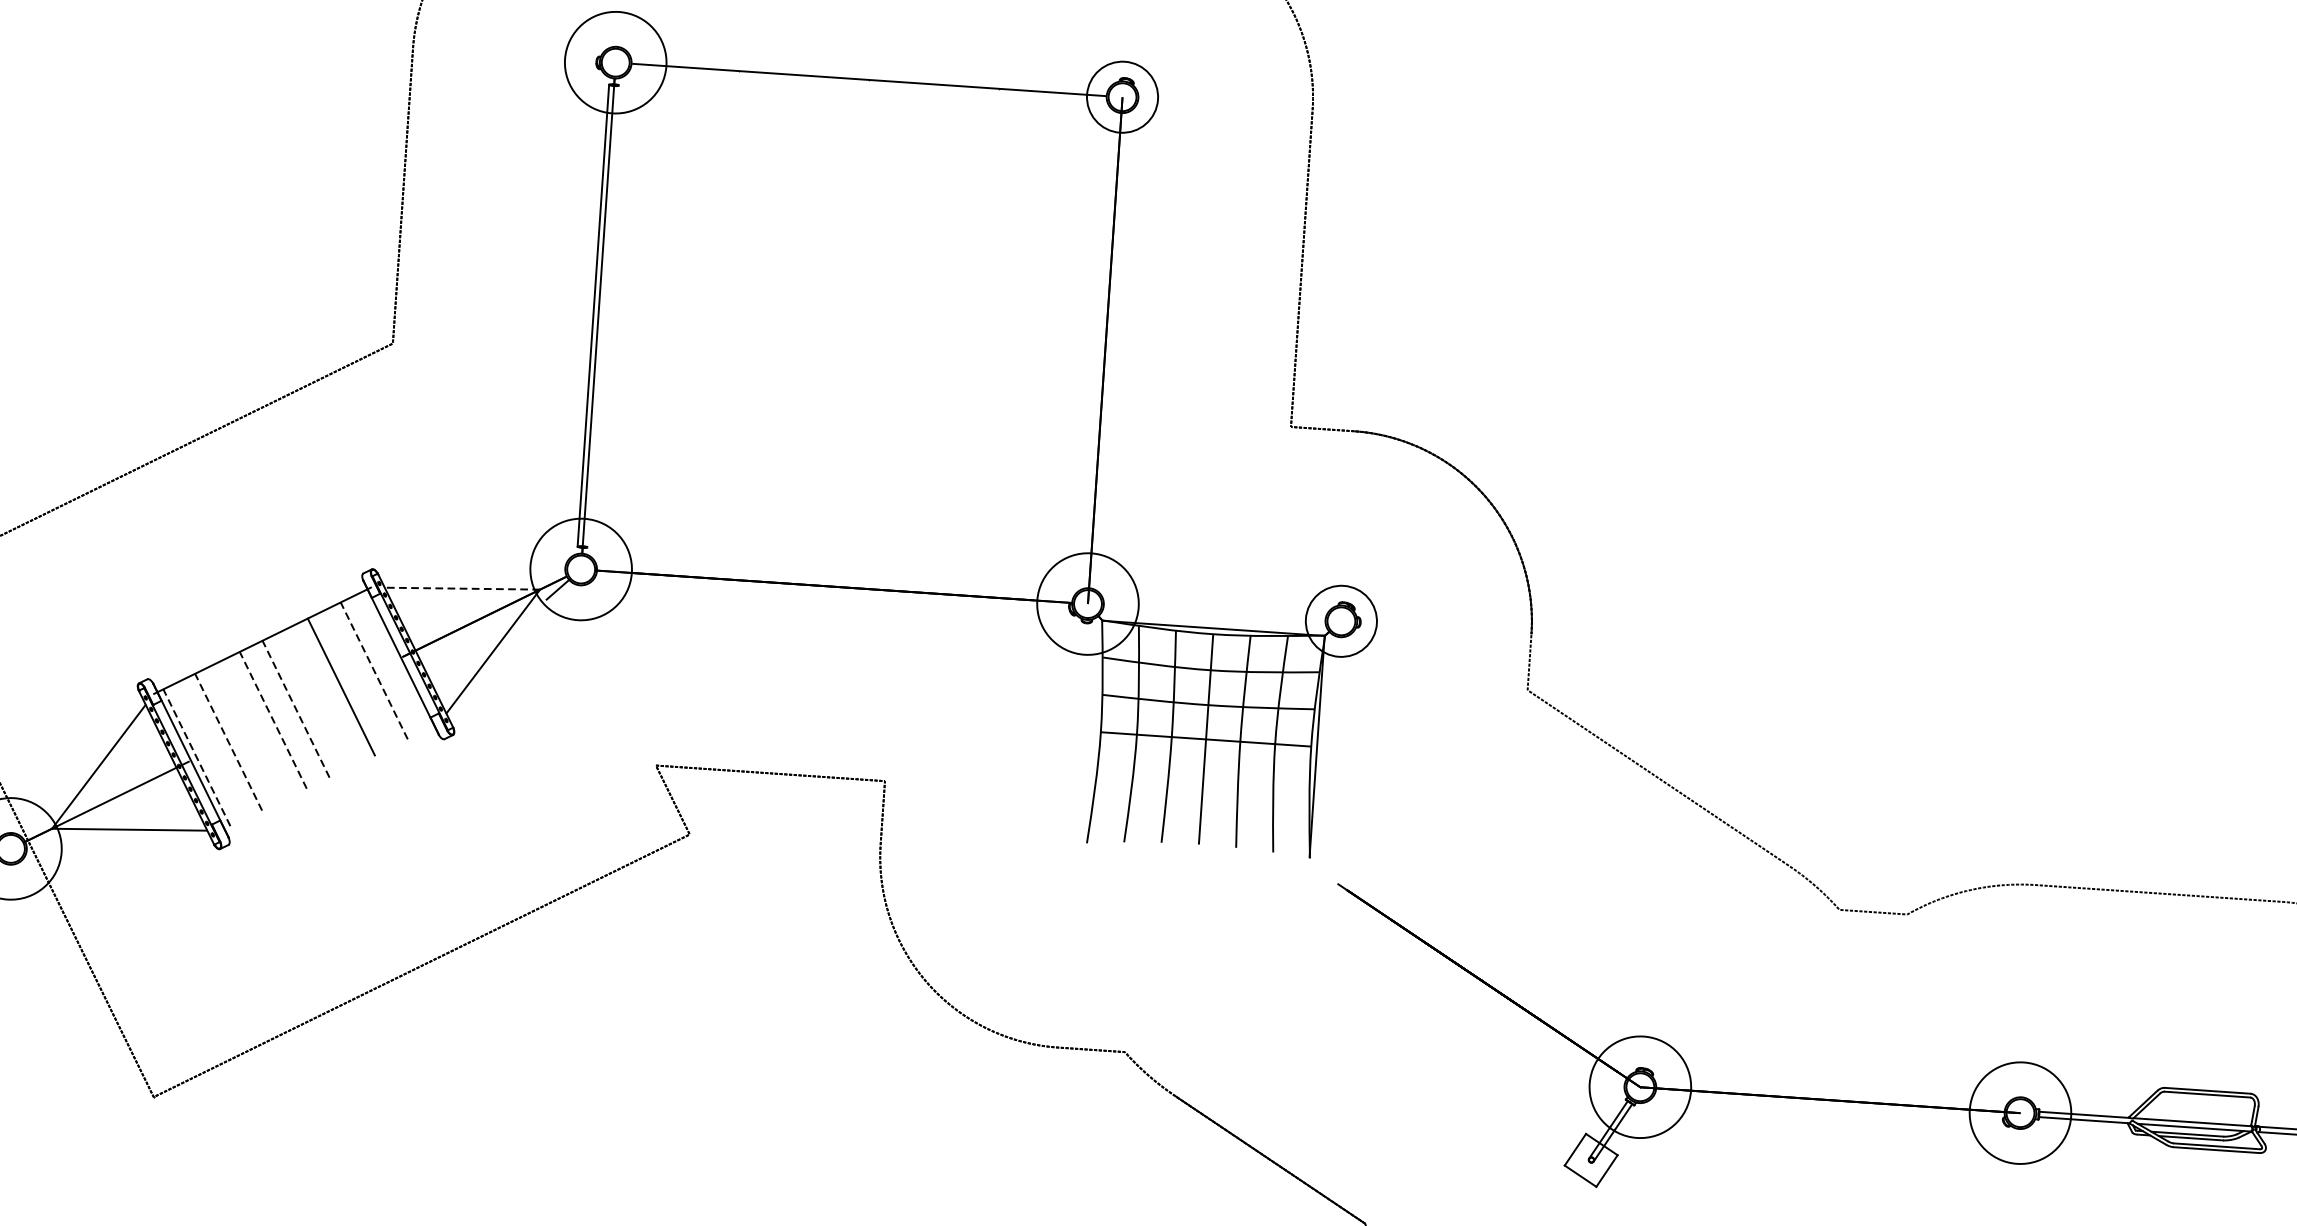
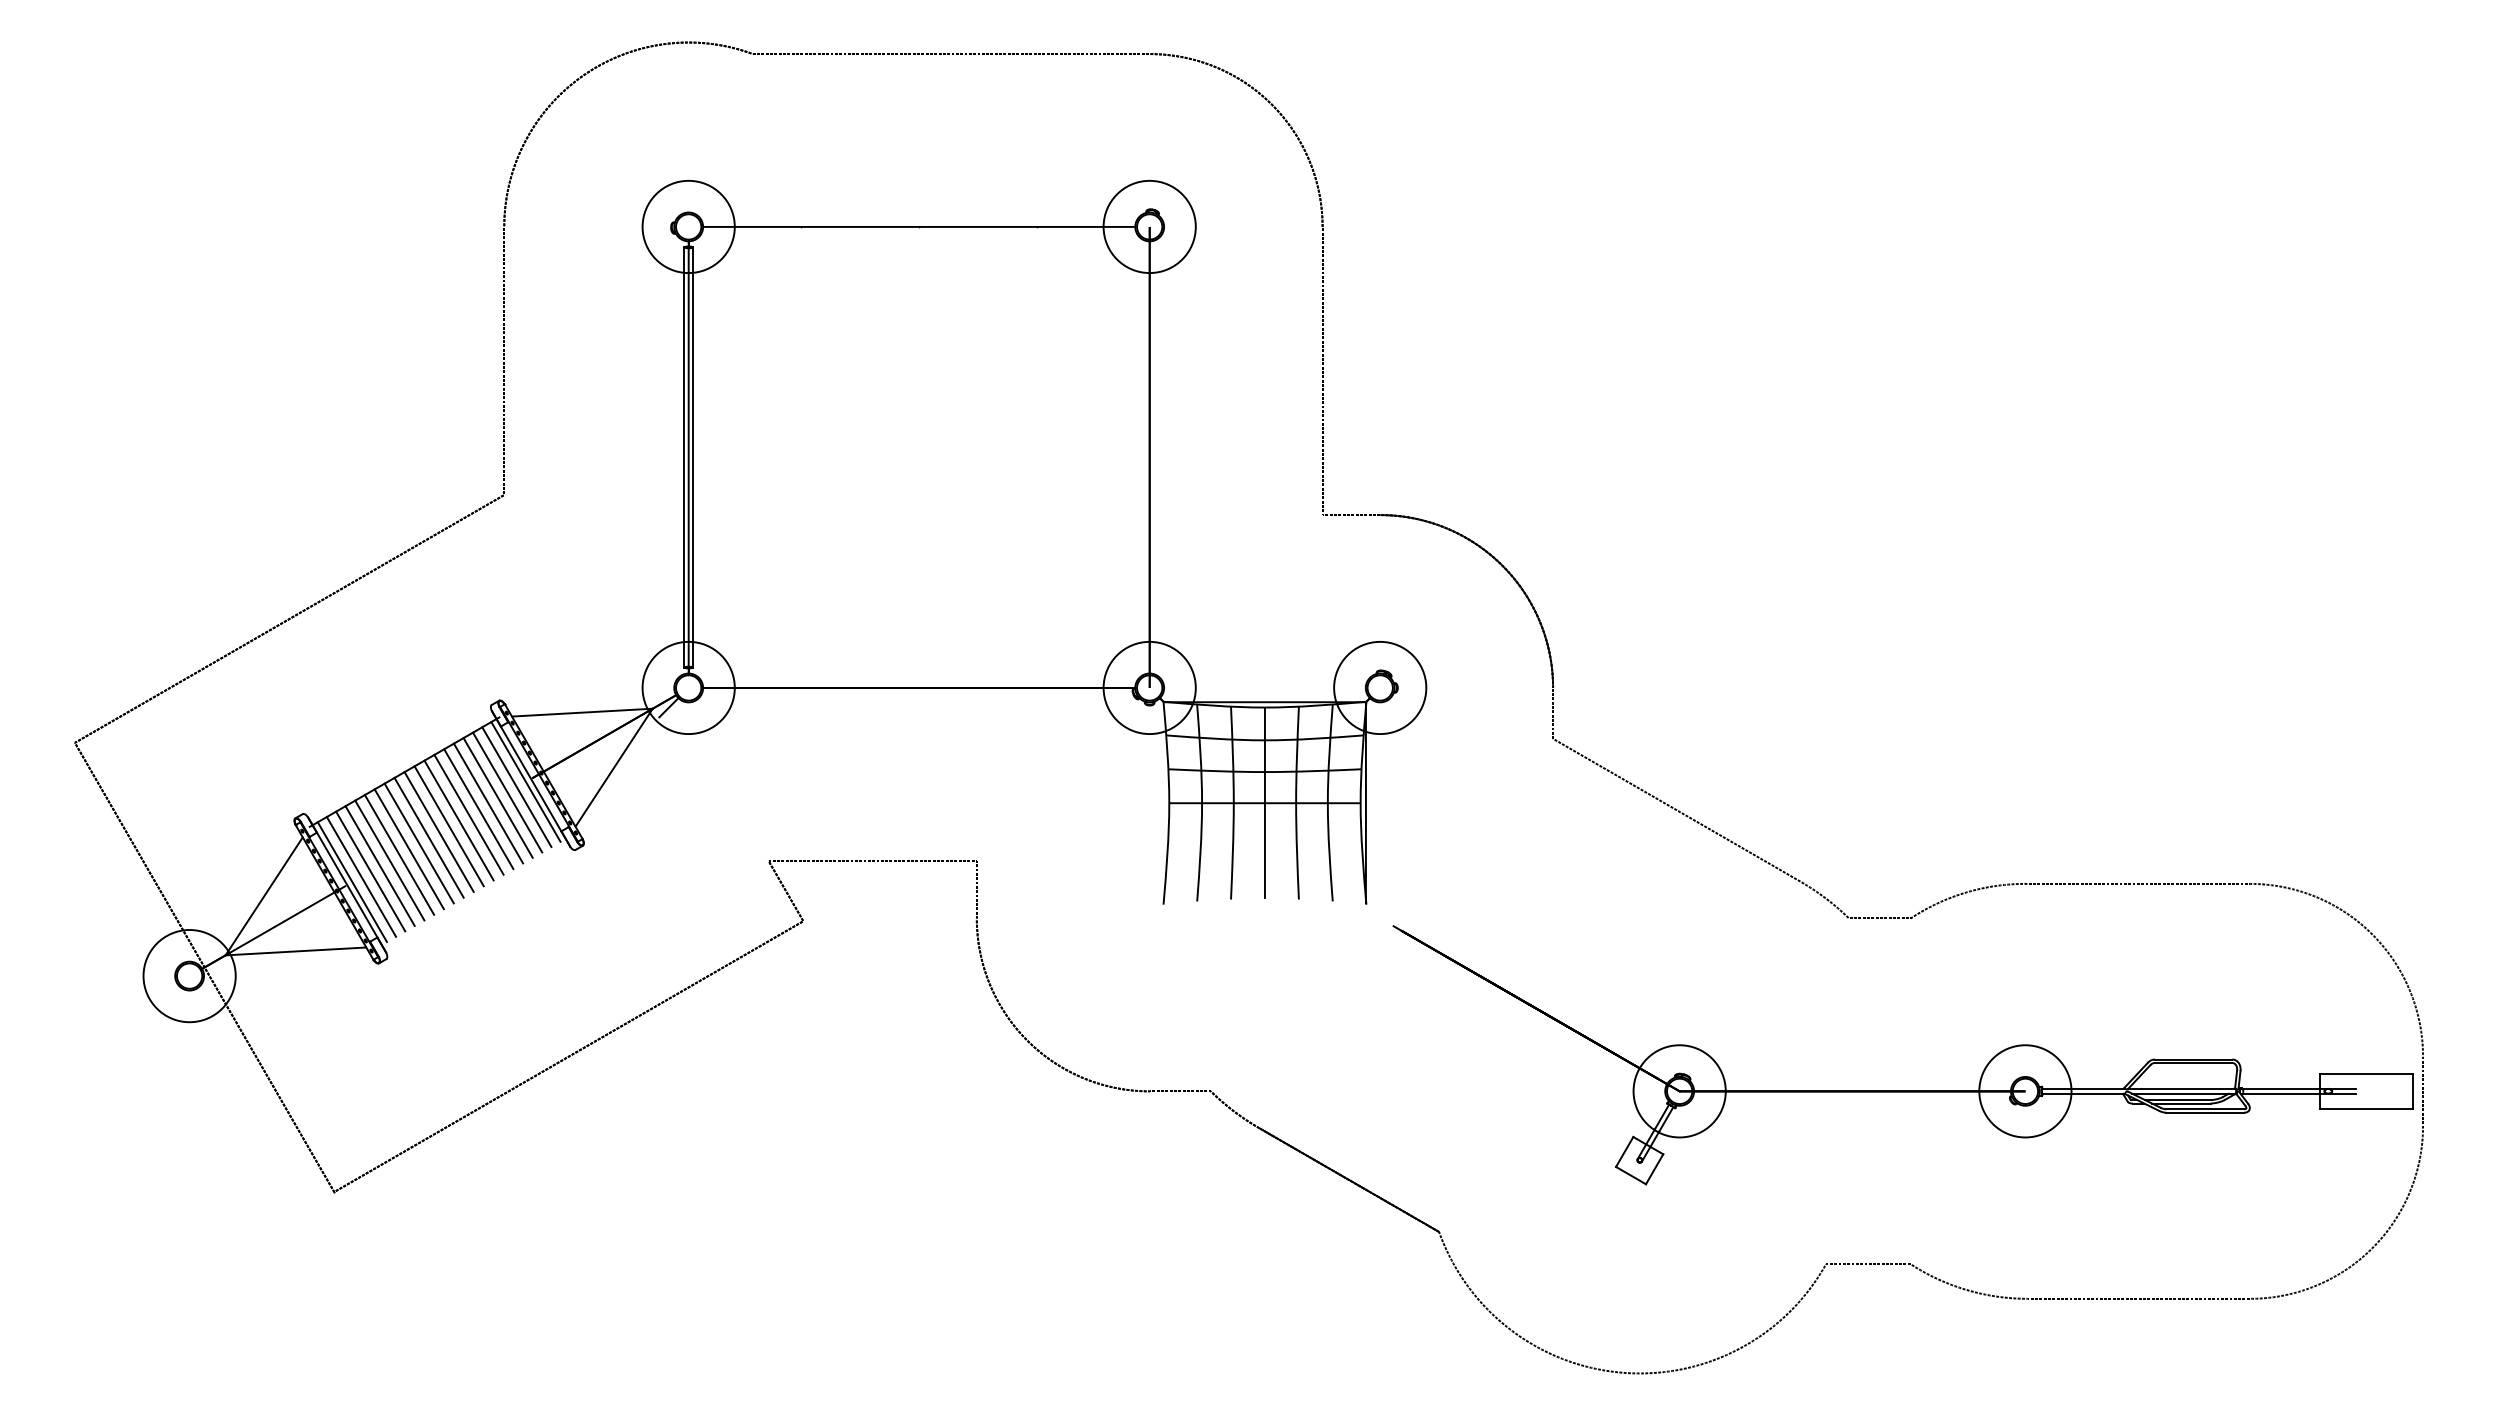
circle: (1122, 96) -> (1149, 226), size x1.43
line: (603, 316) -> (693, 457), added
line: (462, 588) -> (582, 712), dashed -> solid
circle: (1341, 620) -> (1380, 687), size x1.43
line: (394, 660) -> (525, 781), added
line: (384, 666) -> (516, 787), added
line: (374, 670) -> (507, 792), dashed -> solid
line: (362, 675) -> (497, 797), added
line: (352, 681) -> (488, 803), added
line: (329, 692) -> (468, 814), added
line: (318, 697) -> (458, 820), added
line: (306, 703) -> (448, 826), added
line: (295, 708) -> (438, 831), dashed -> solid
line: (283, 714) -> (428, 837), added
line: (272, 720) -> (418, 843), dashed -> solid
line: (261, 726) -> (408, 849), added
line: (250, 730) -> (399, 854), added
line: (239, 736) -> (389, 860), added
line: (227, 741) -> (379, 865), dashed -> solid
line: (217, 747) -> (370, 871), added
line: (207, 752) -> (361, 876), added
line: (197, 757) -> (352, 881), dashed -> solid

